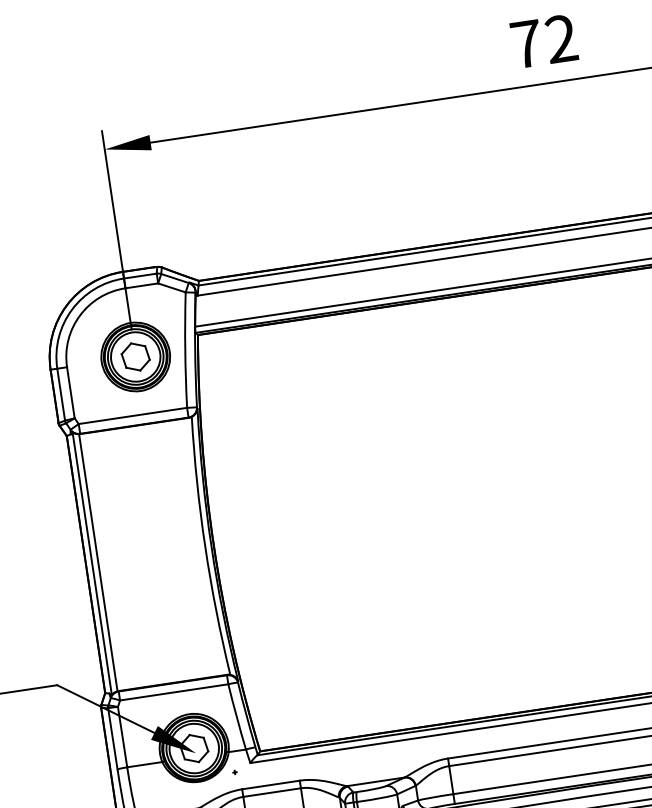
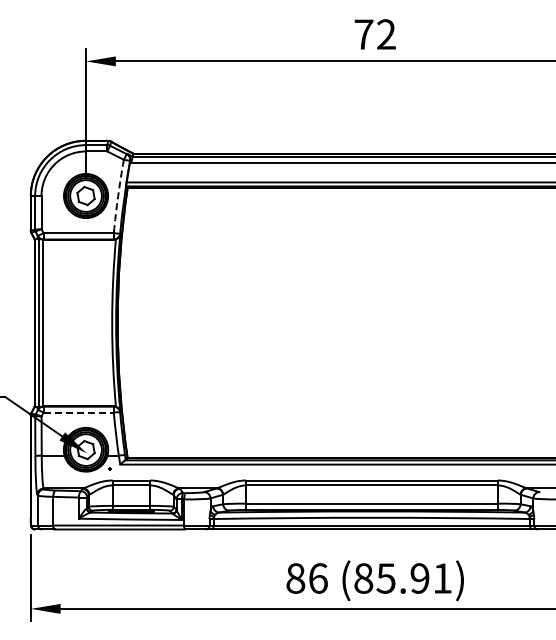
arc: (185, 350) -> (118, 196), solid -> dashed
line: (175, 692) -> (79, 412), solid -> dashed

